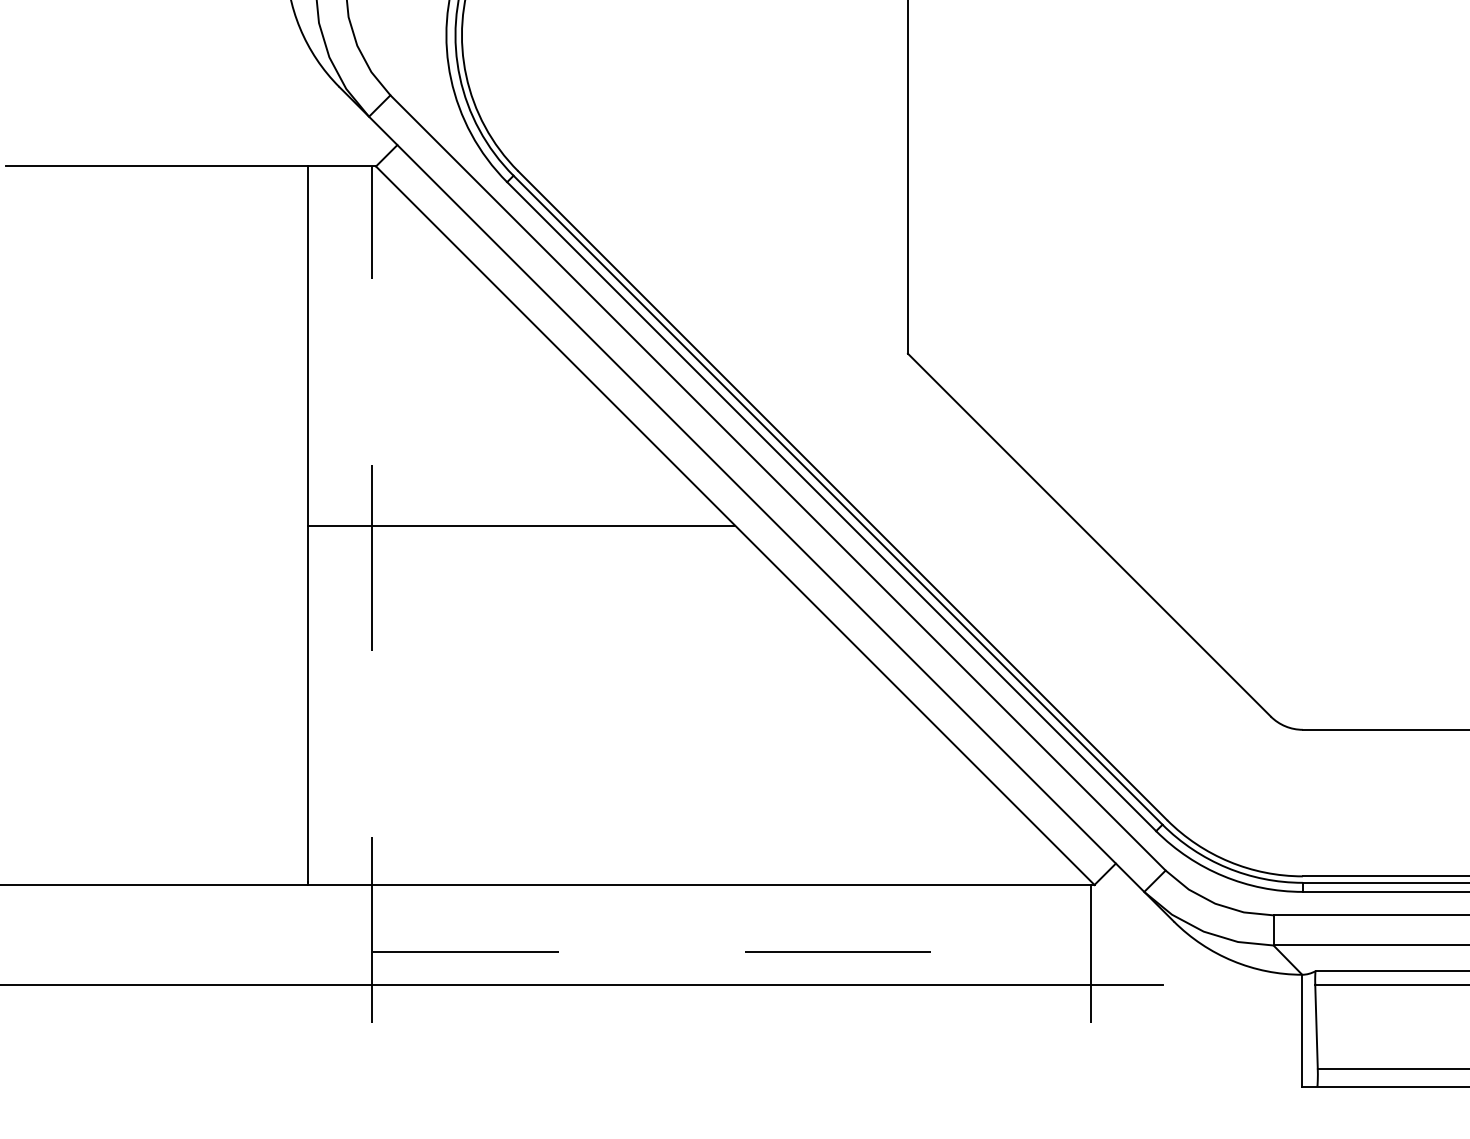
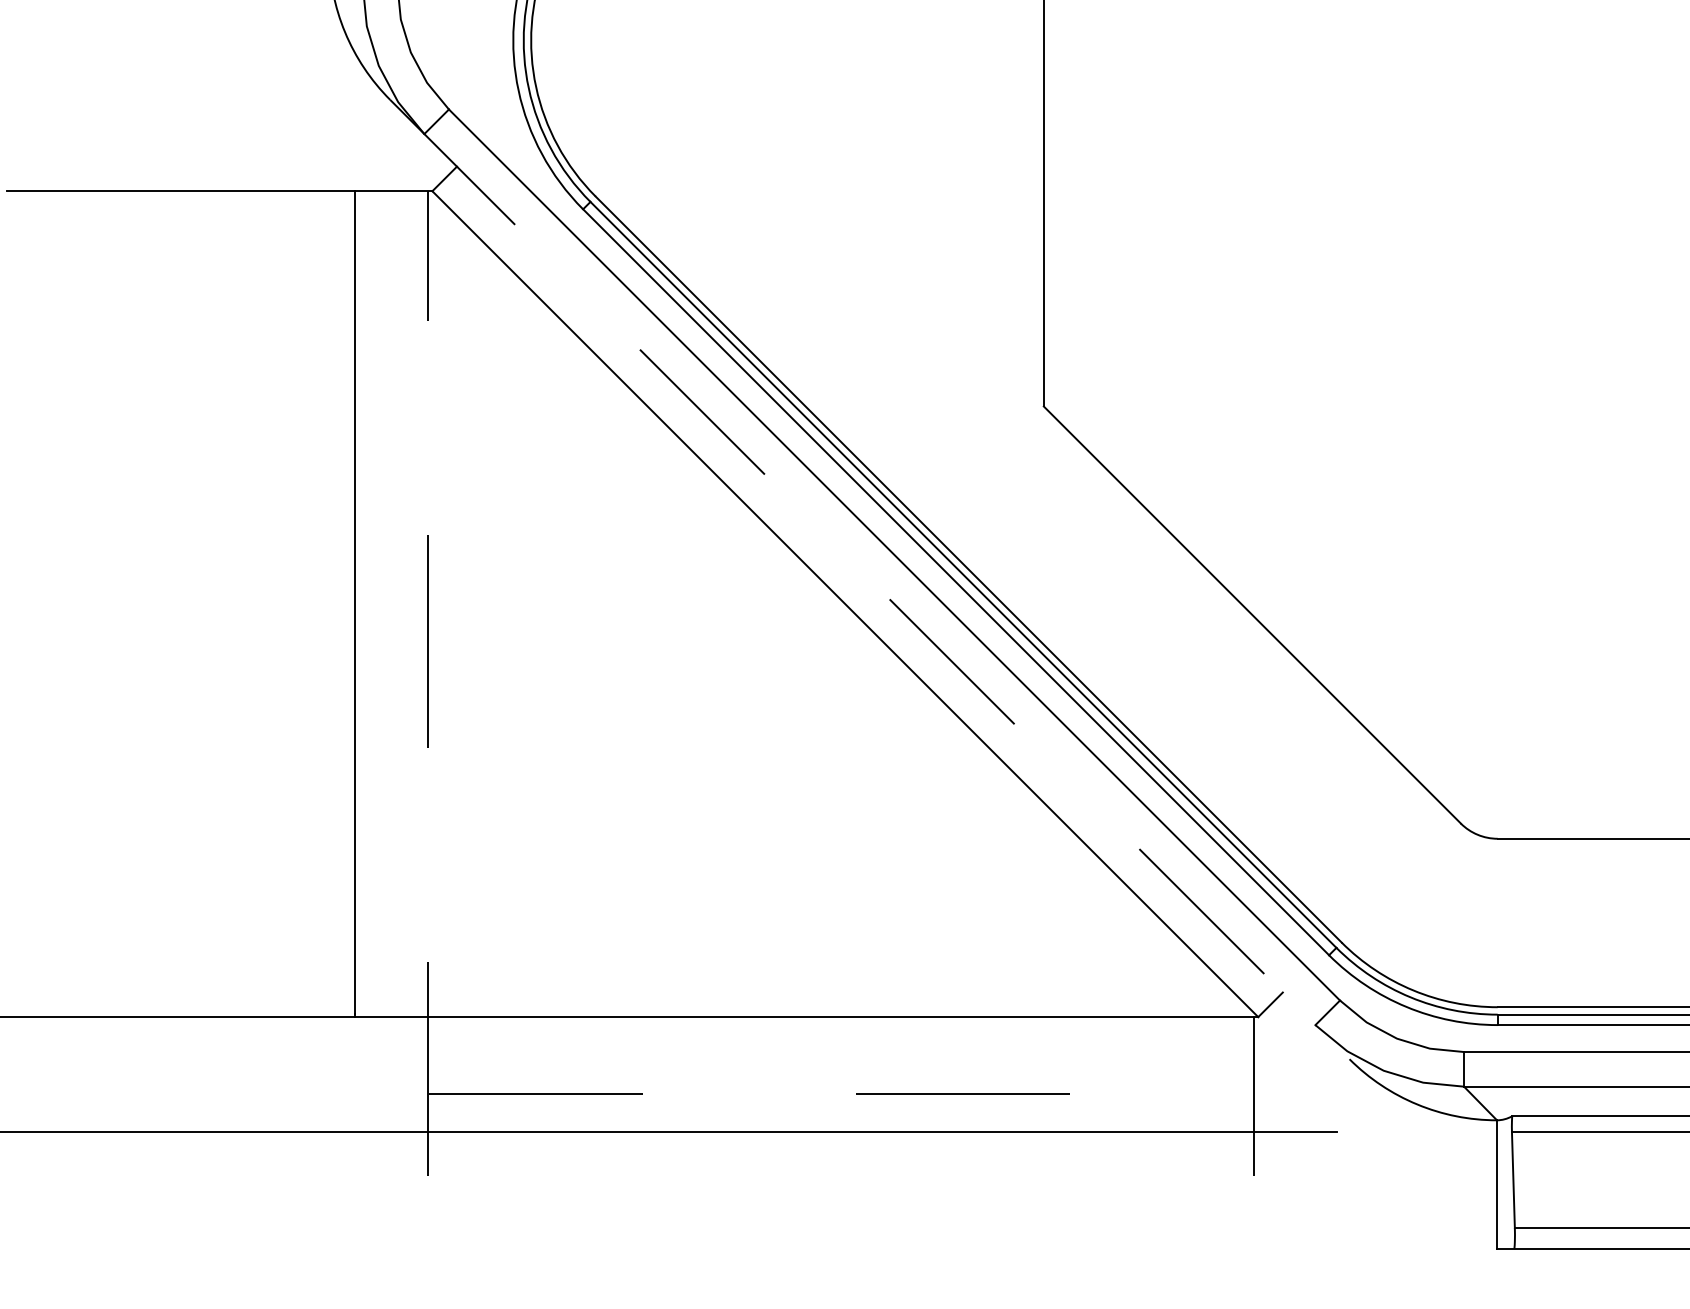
line: (757, 504) -> (870, 579), solid -> dashed
line: (521, 526) -> (599, 604), removed

